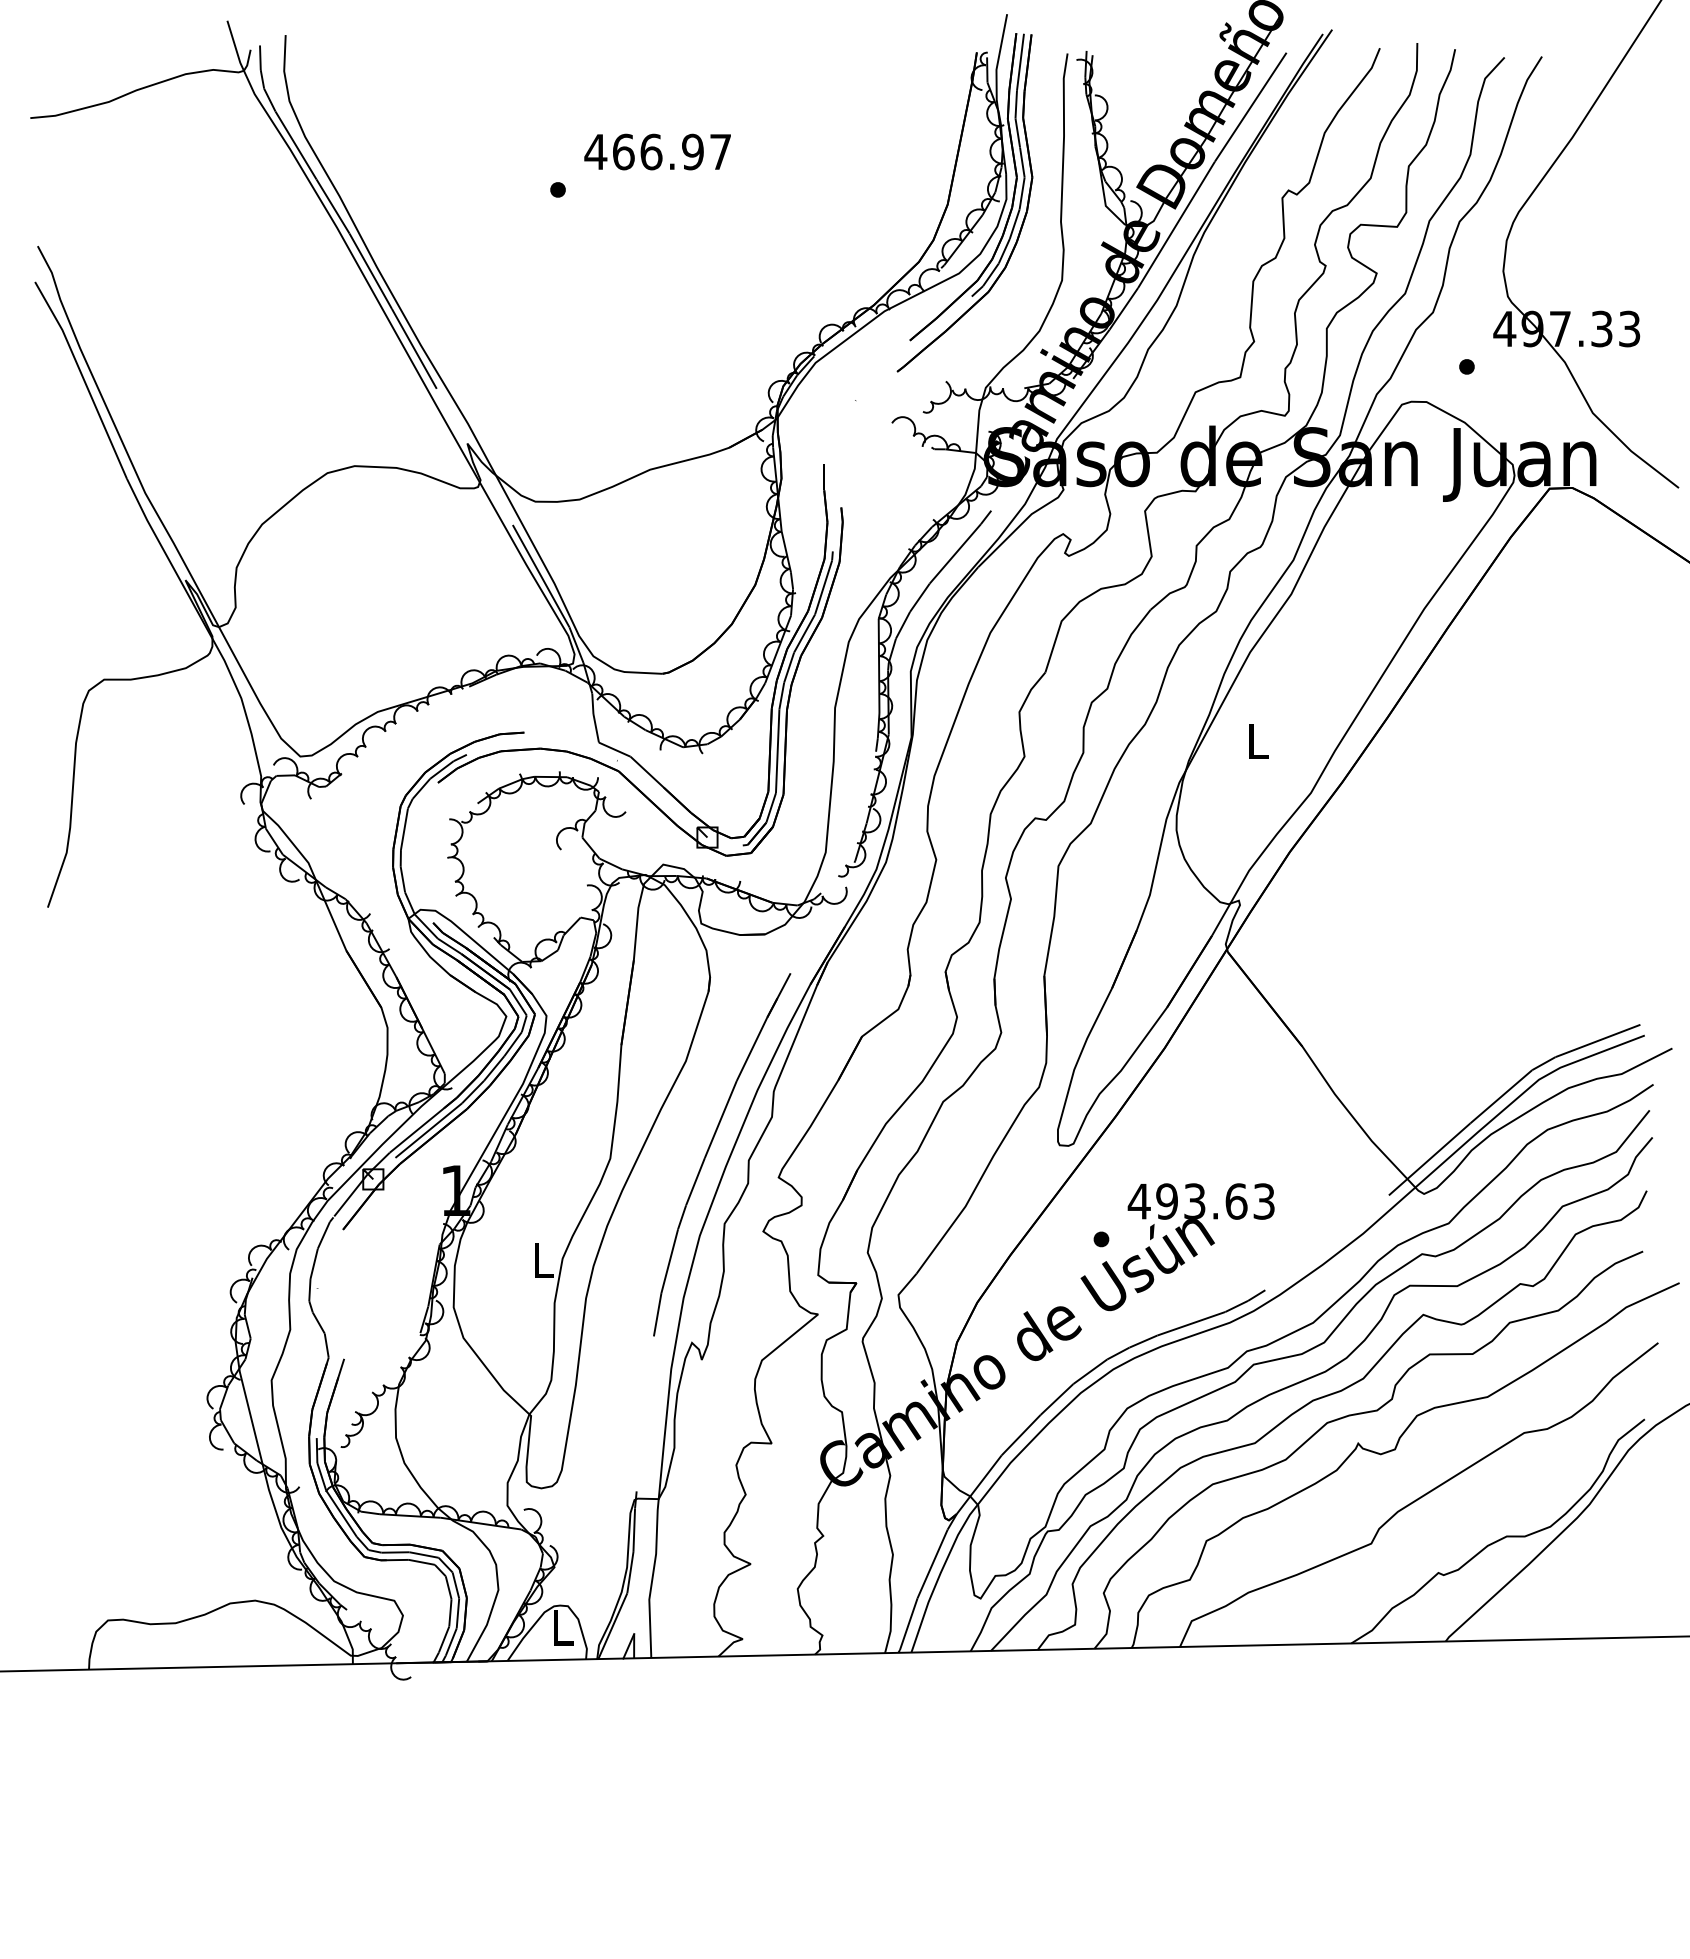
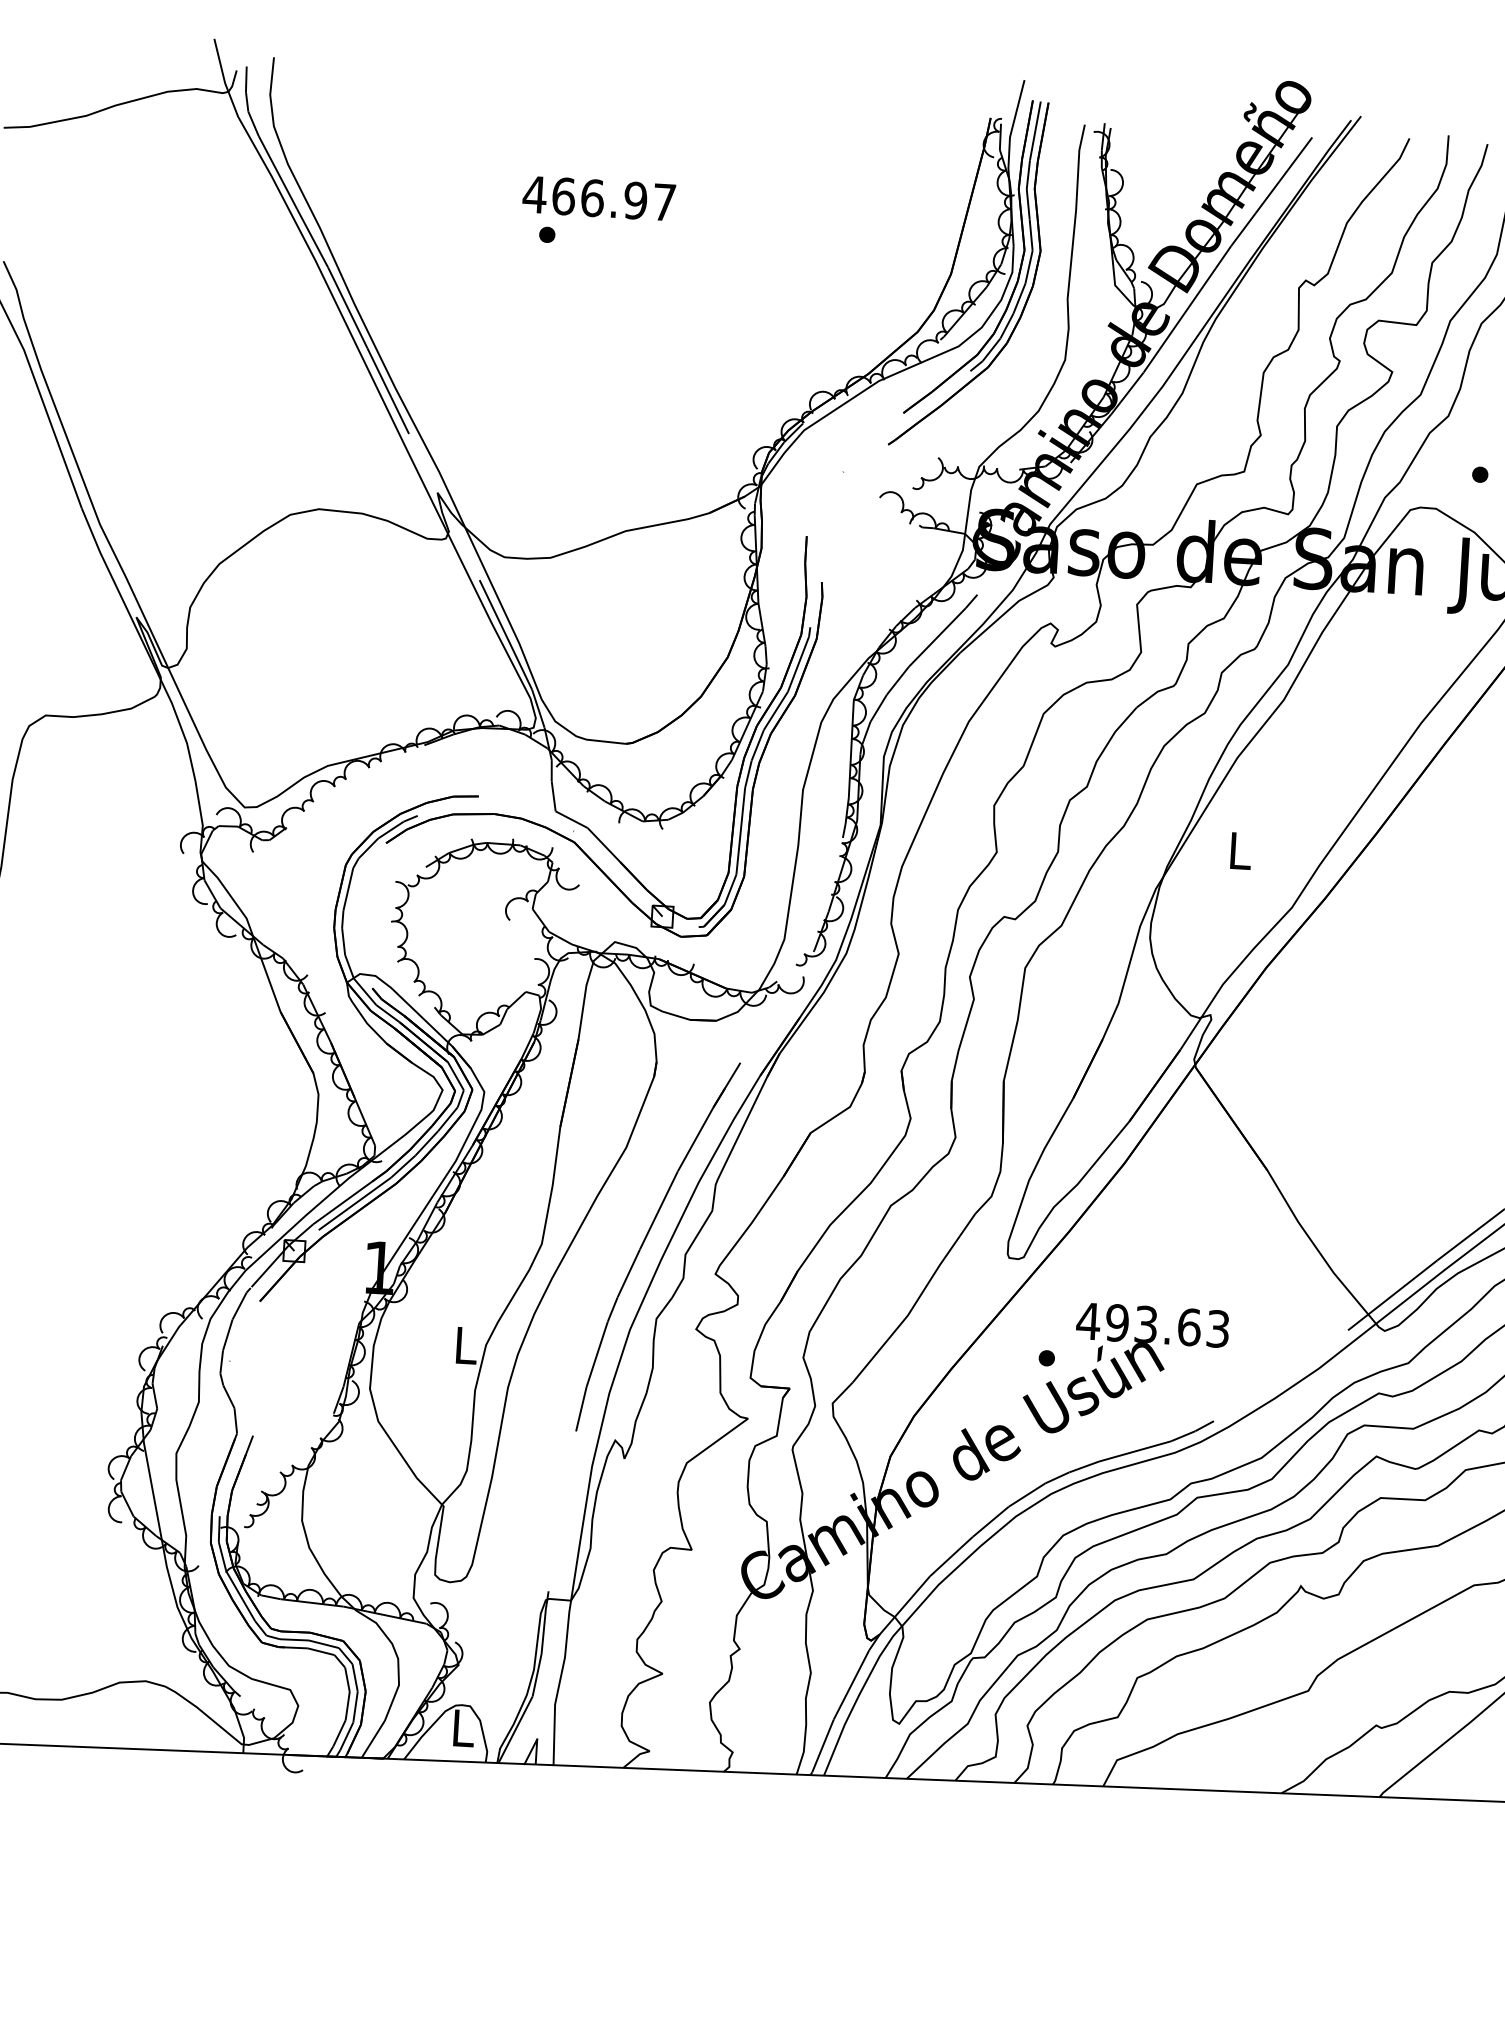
text: (657, 151) -> (598, 197), moved

